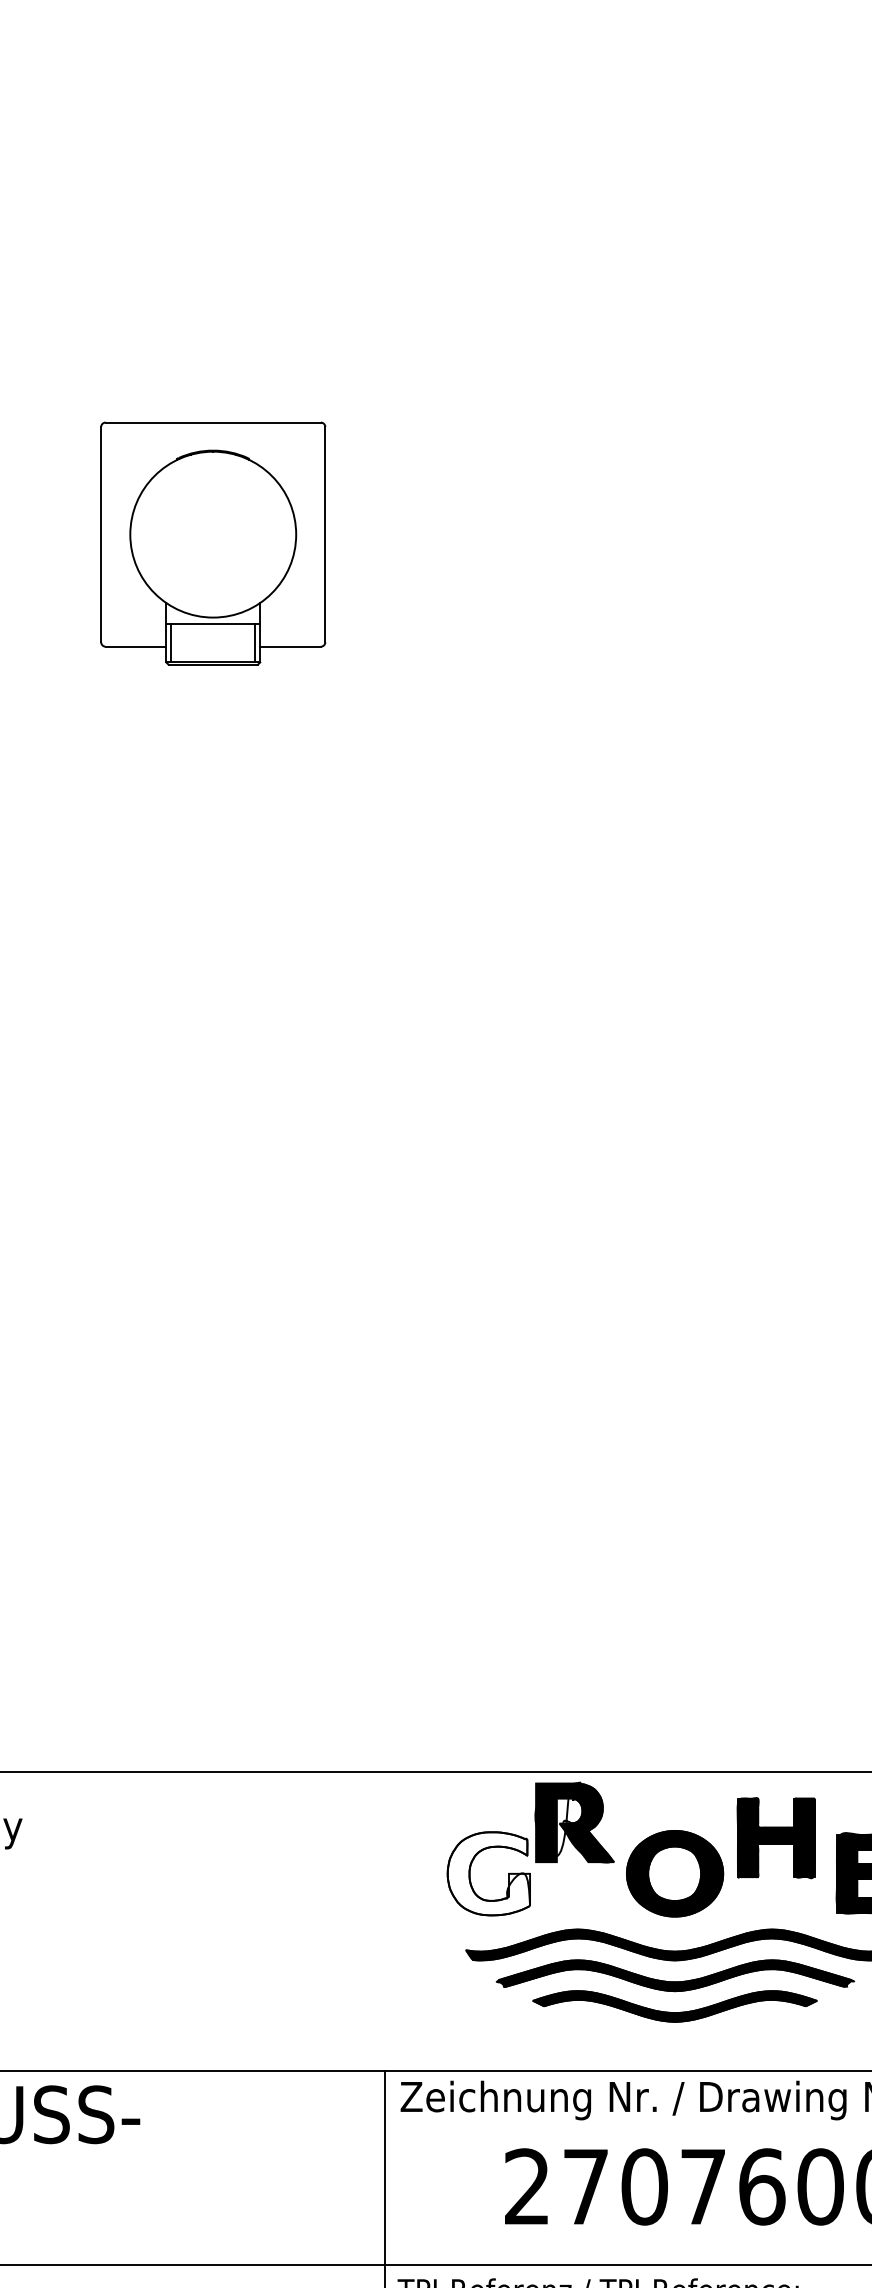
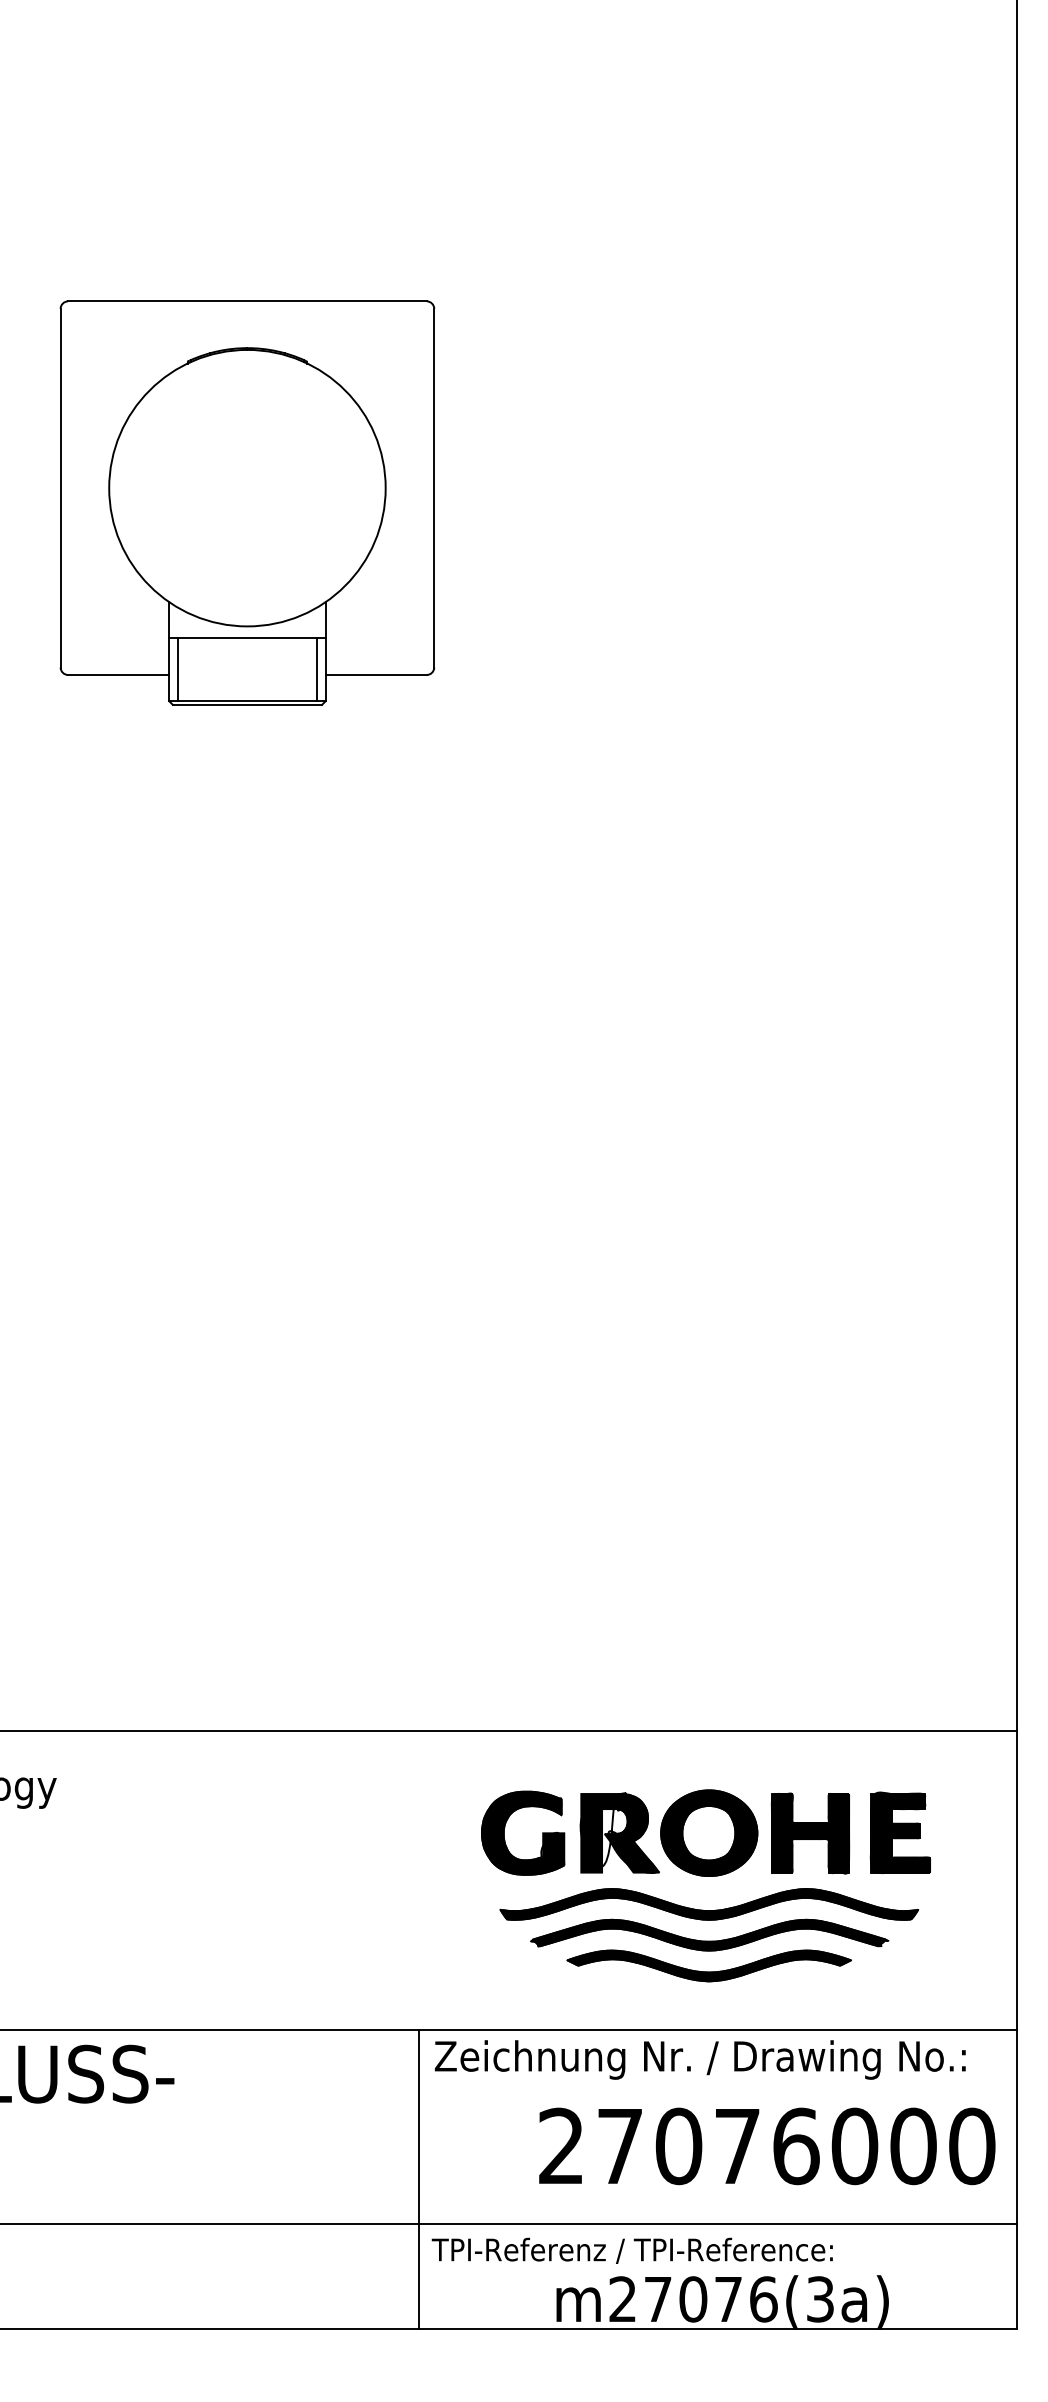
part: (213, 543) -> (247, 502), size x1.67
part: (574, 1822) -> (619, 1832), moved
part: (776, 1838) -> (810, 1833), moved
fill: (488, 1873) -> (522, 1832), added

